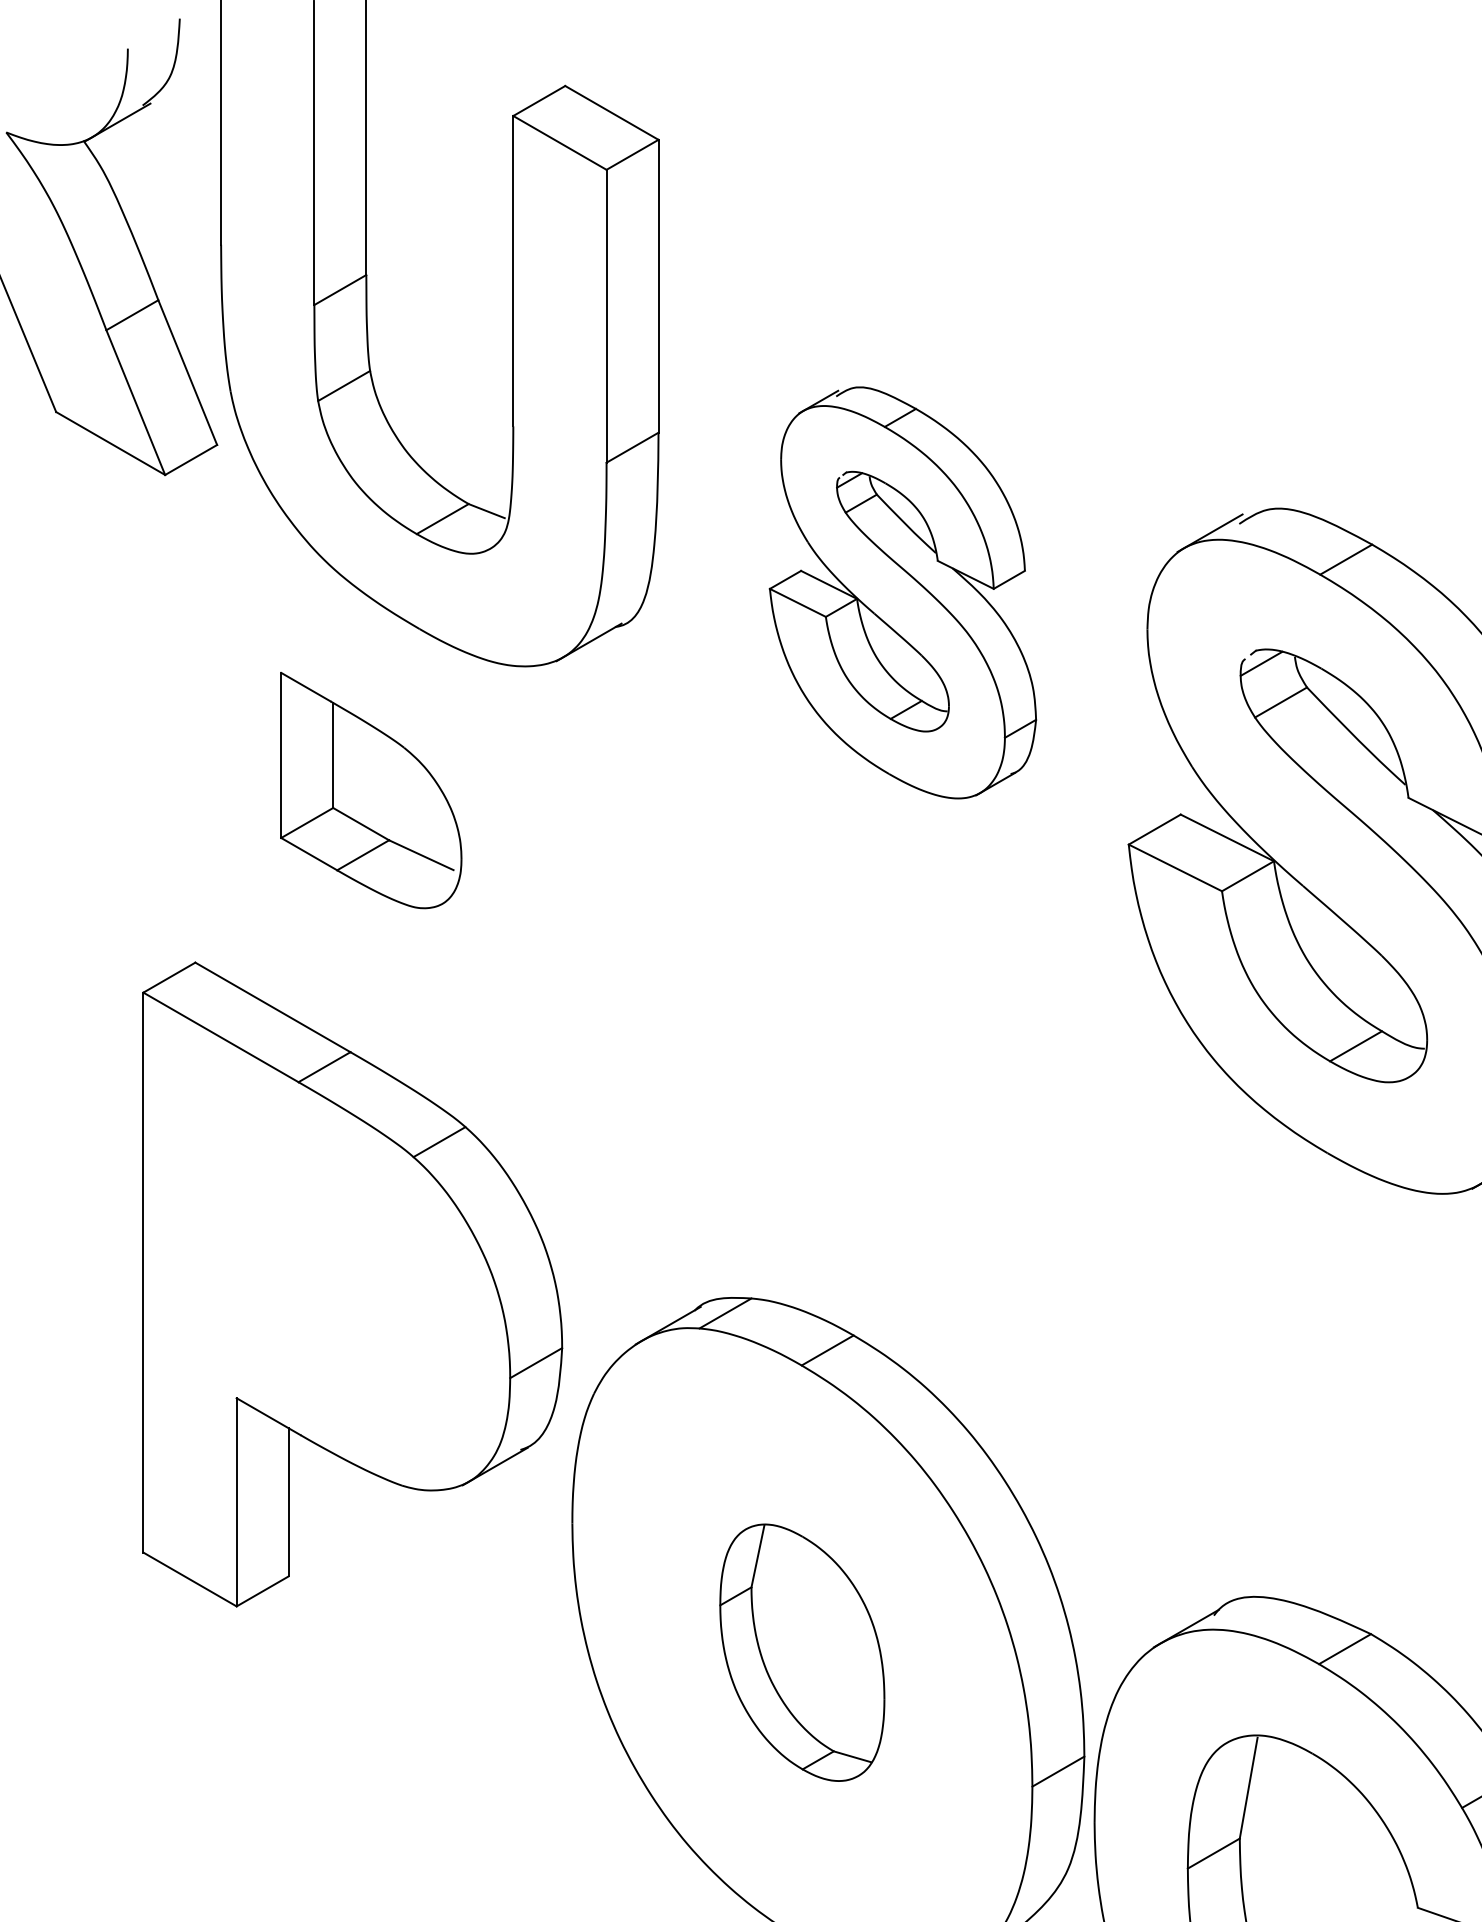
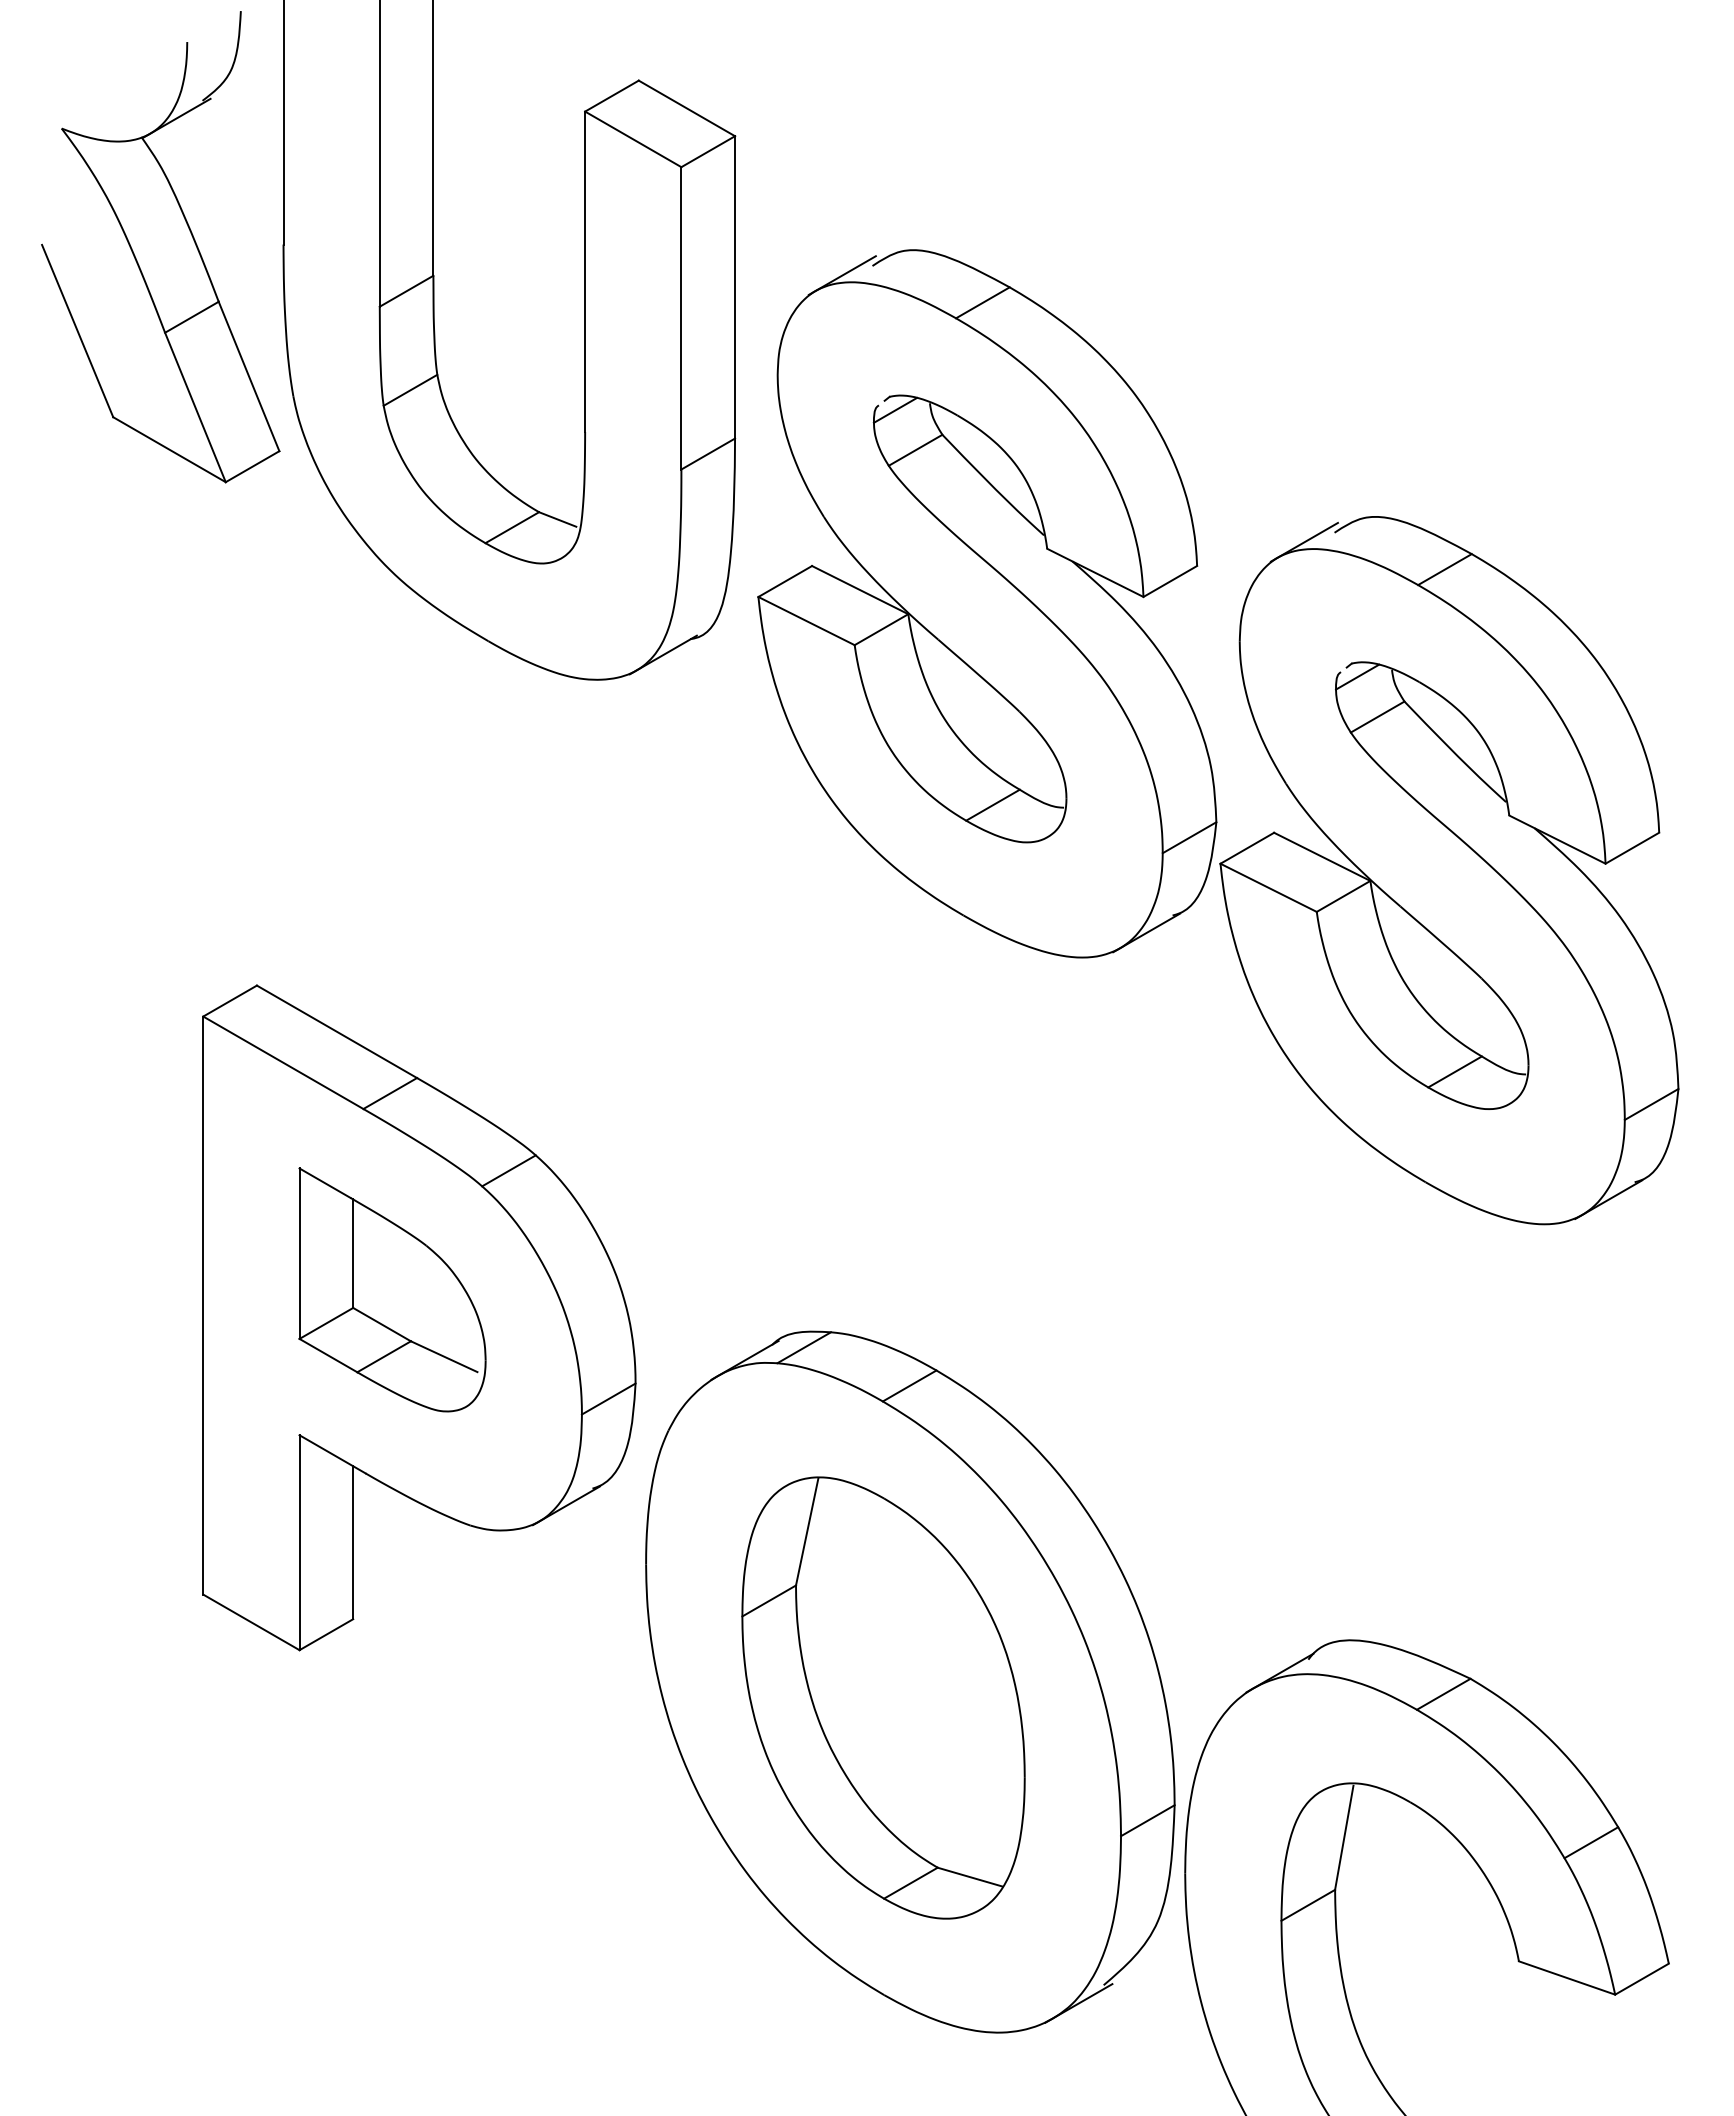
part: (903, 592) -> (987, 603), size x1.67
part: (371, 790) -> (392, 1289), moved
part: (802, 1652) -> (883, 1697), size x1.67

